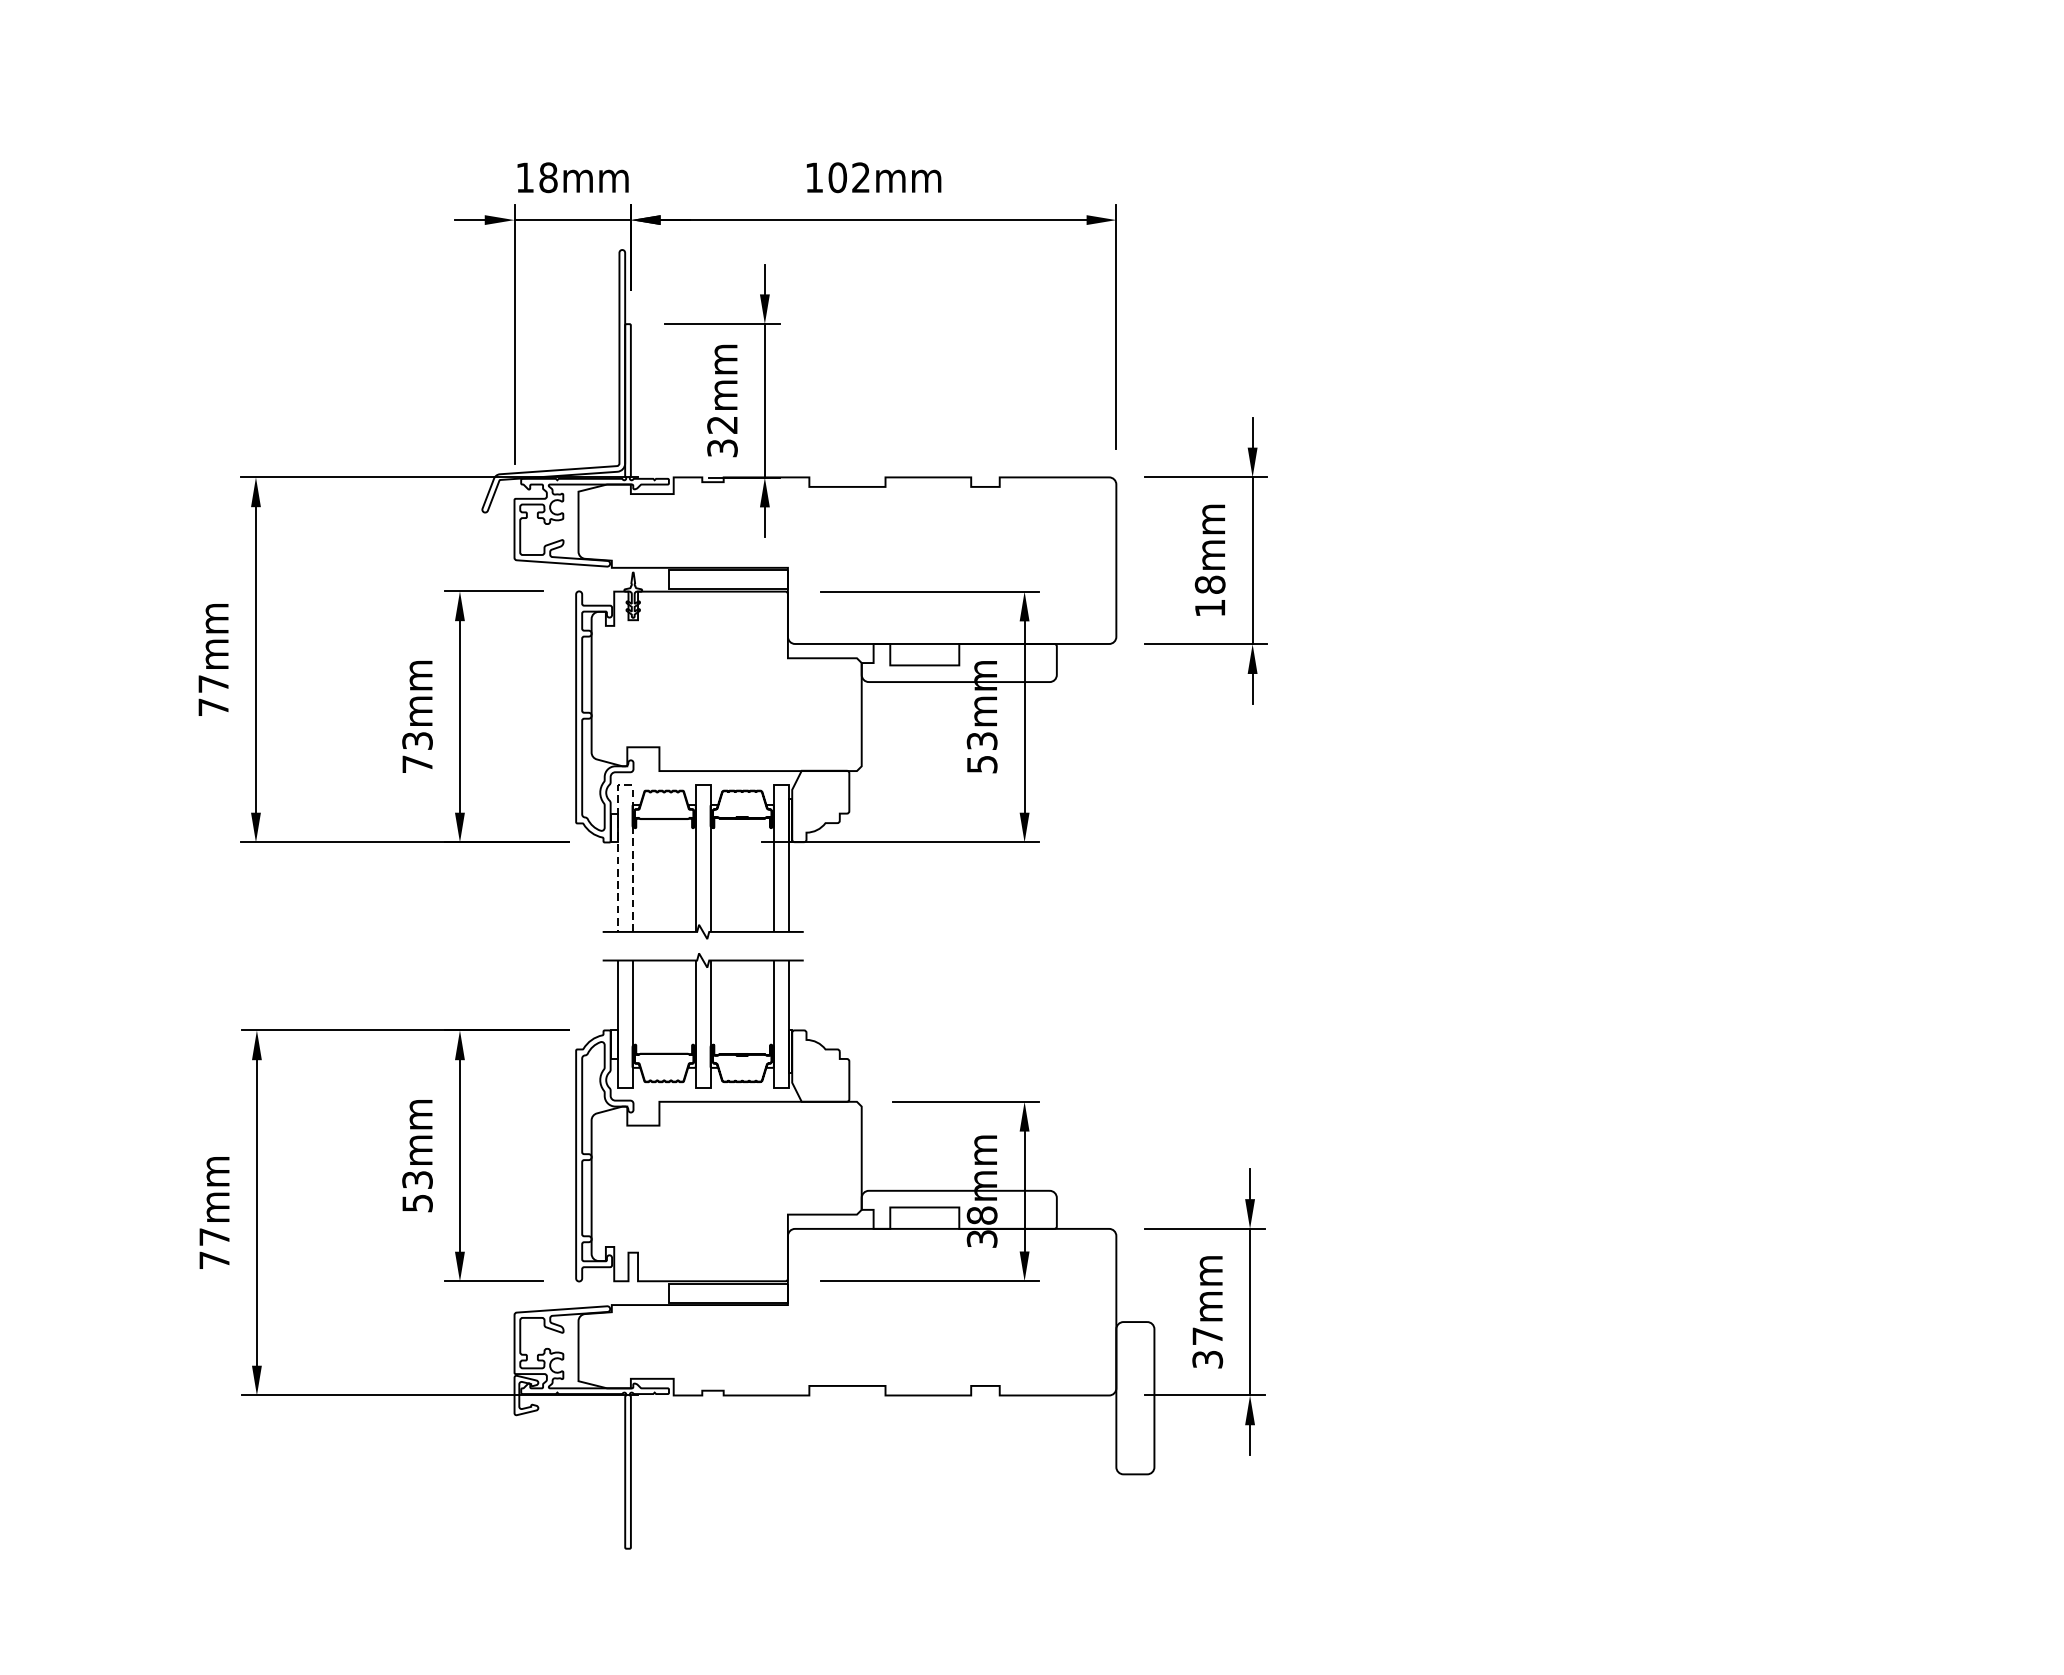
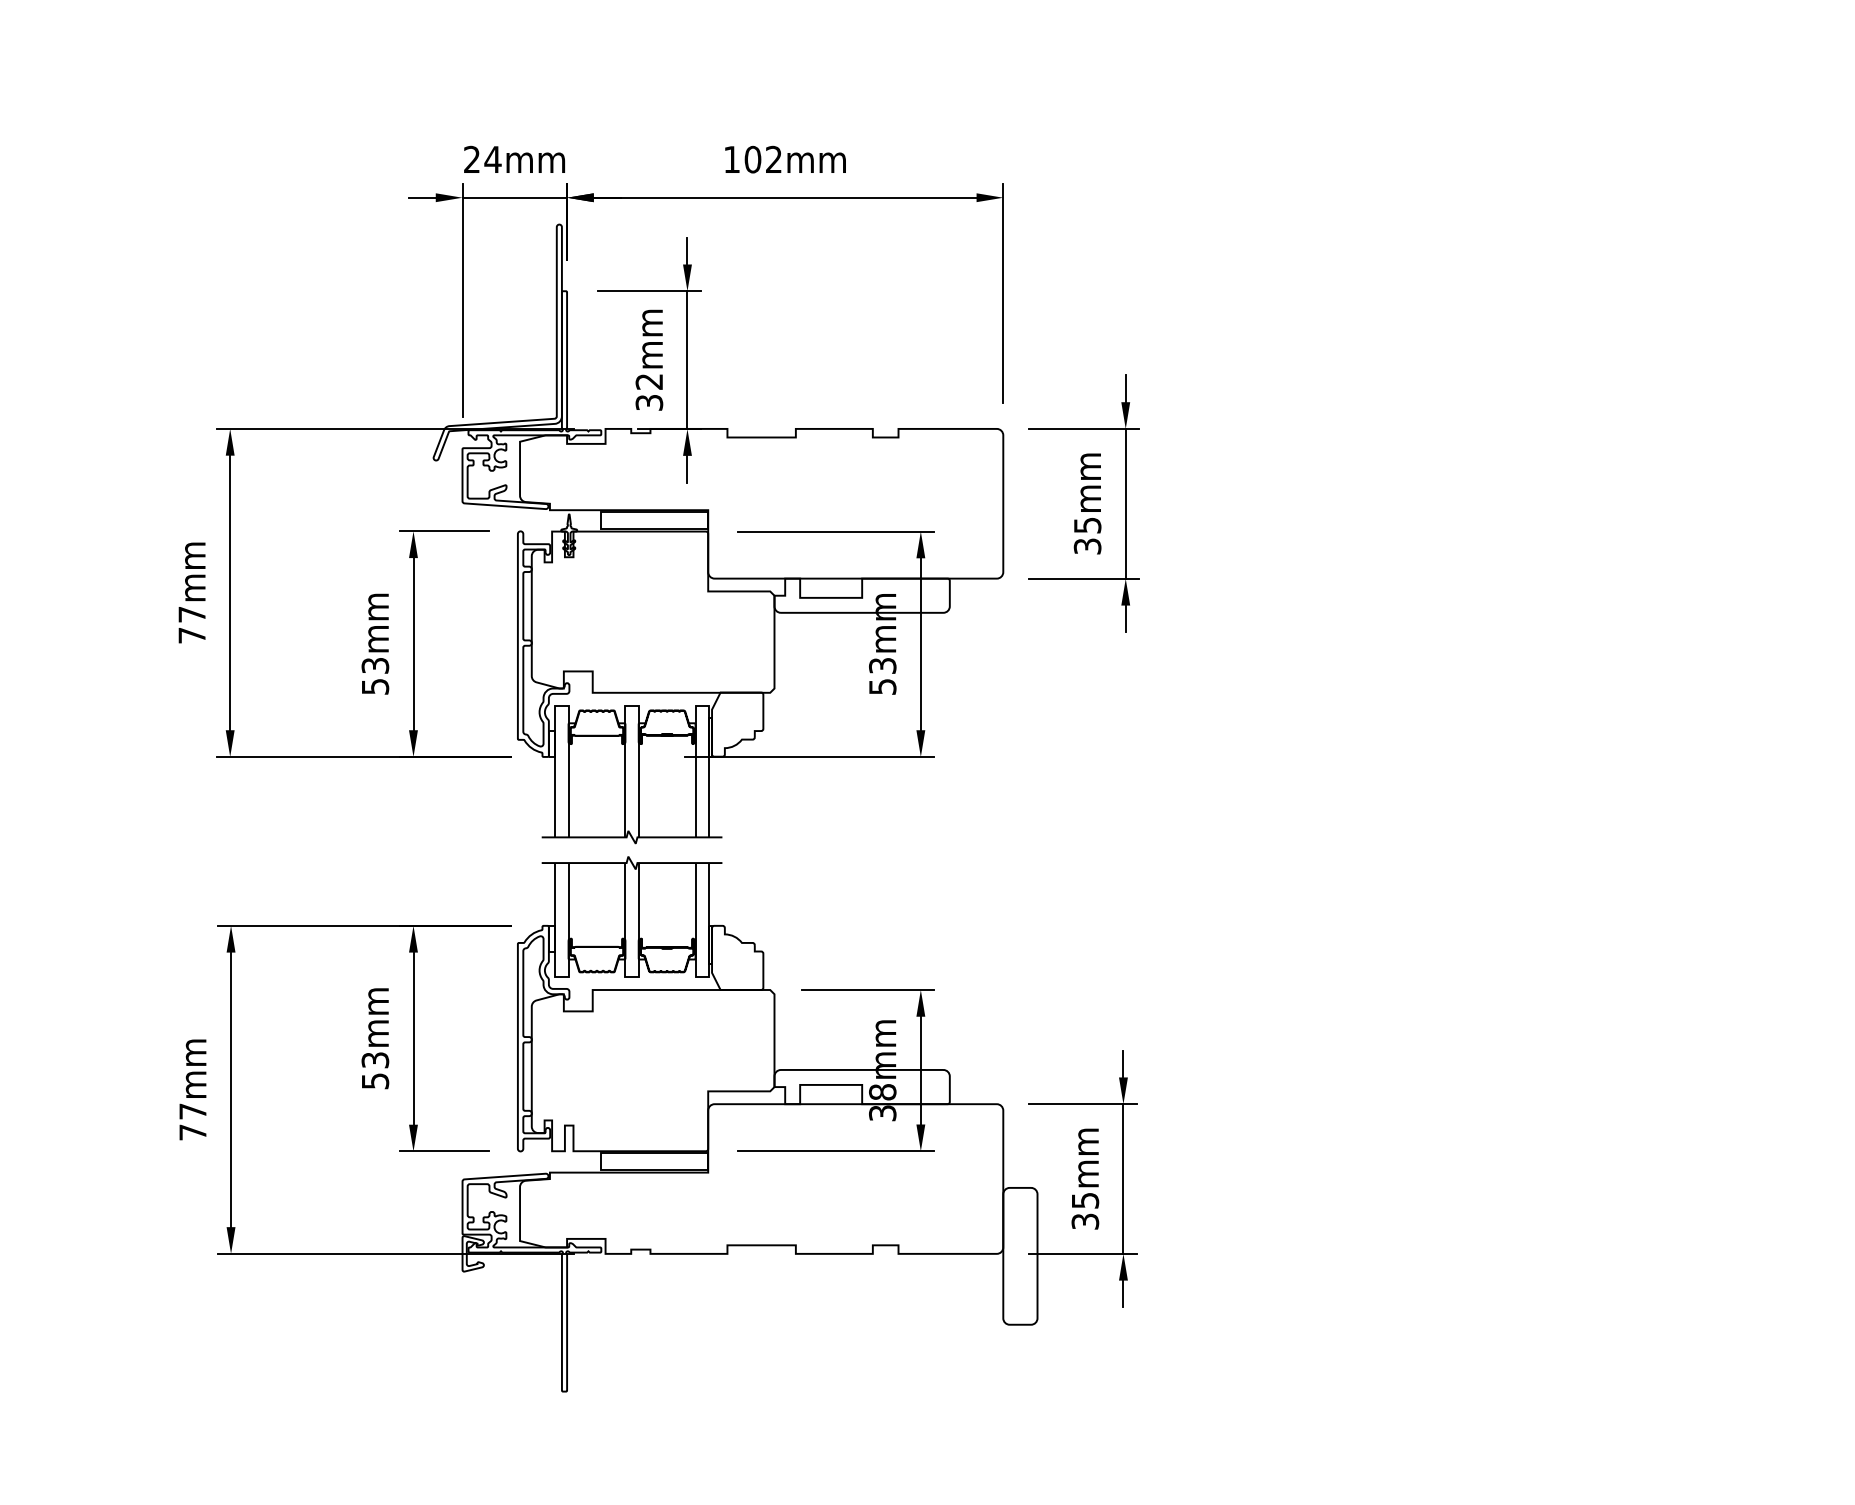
text: (536, 177) -> (482, 159), 18mm -> 24mm
text: (1210, 596) -> (1087, 535), 18mm -> 35mm
text: (417, 764) -> (375, 686), 73mm -> 53mm
line: (624, 785) -> (561, 705), dashed -> solid
text: (1207, 1336) -> (1085, 1200), 37mm -> 35mm

